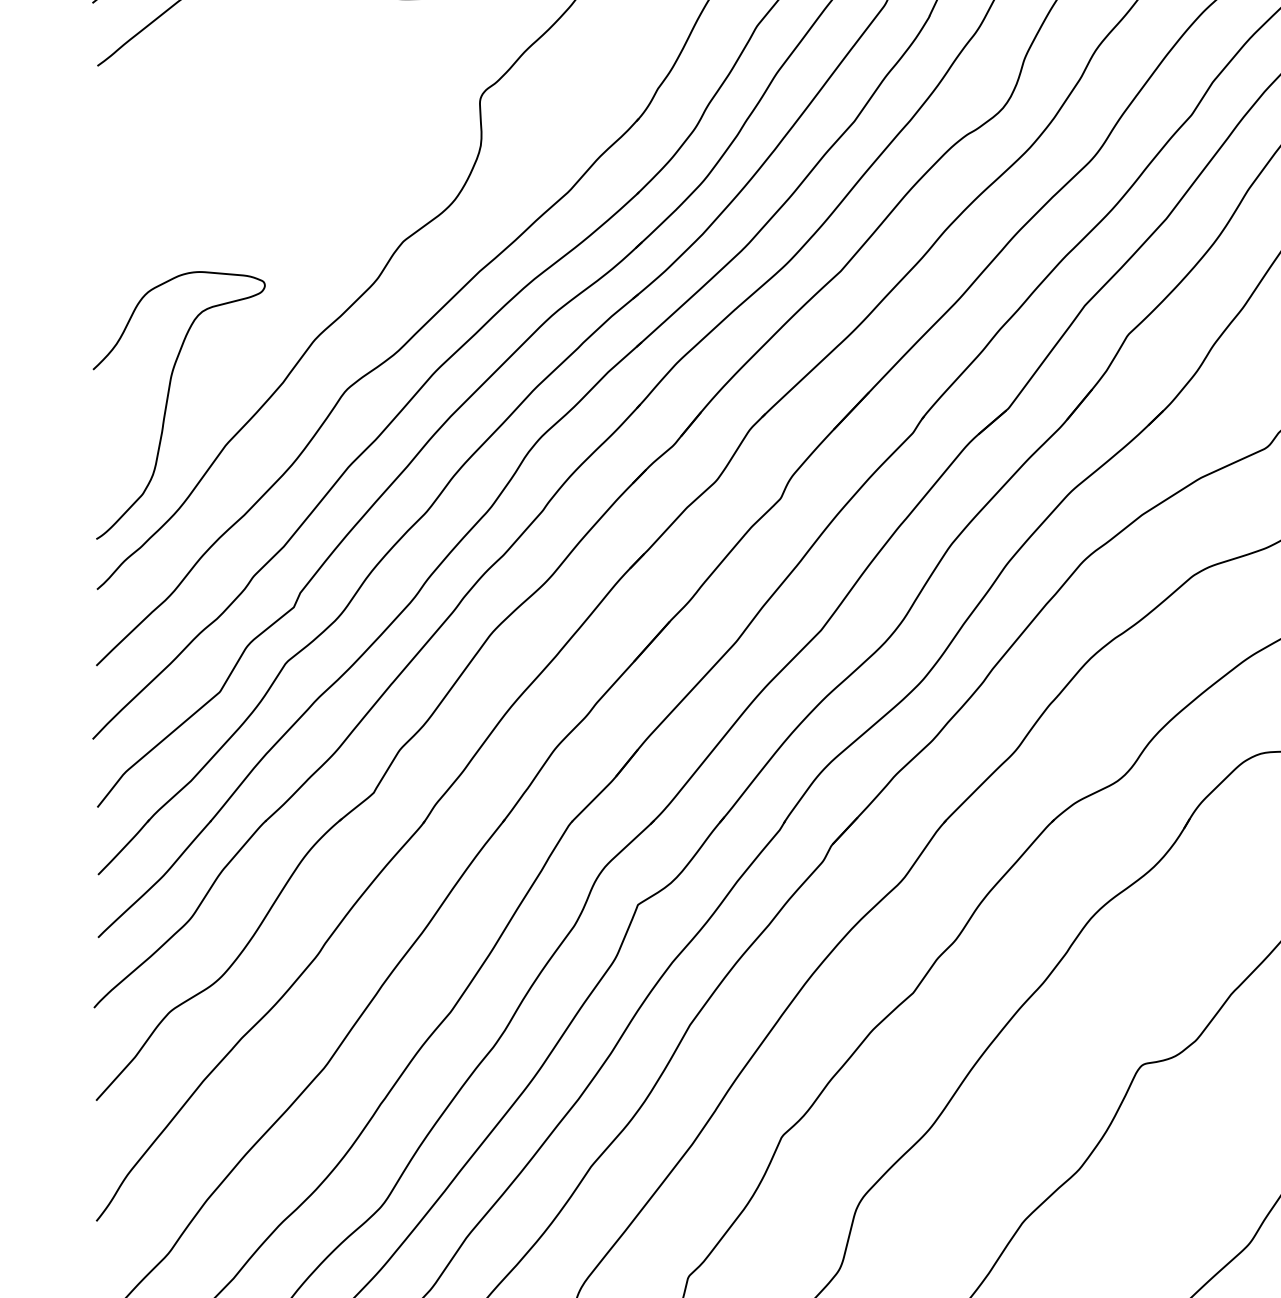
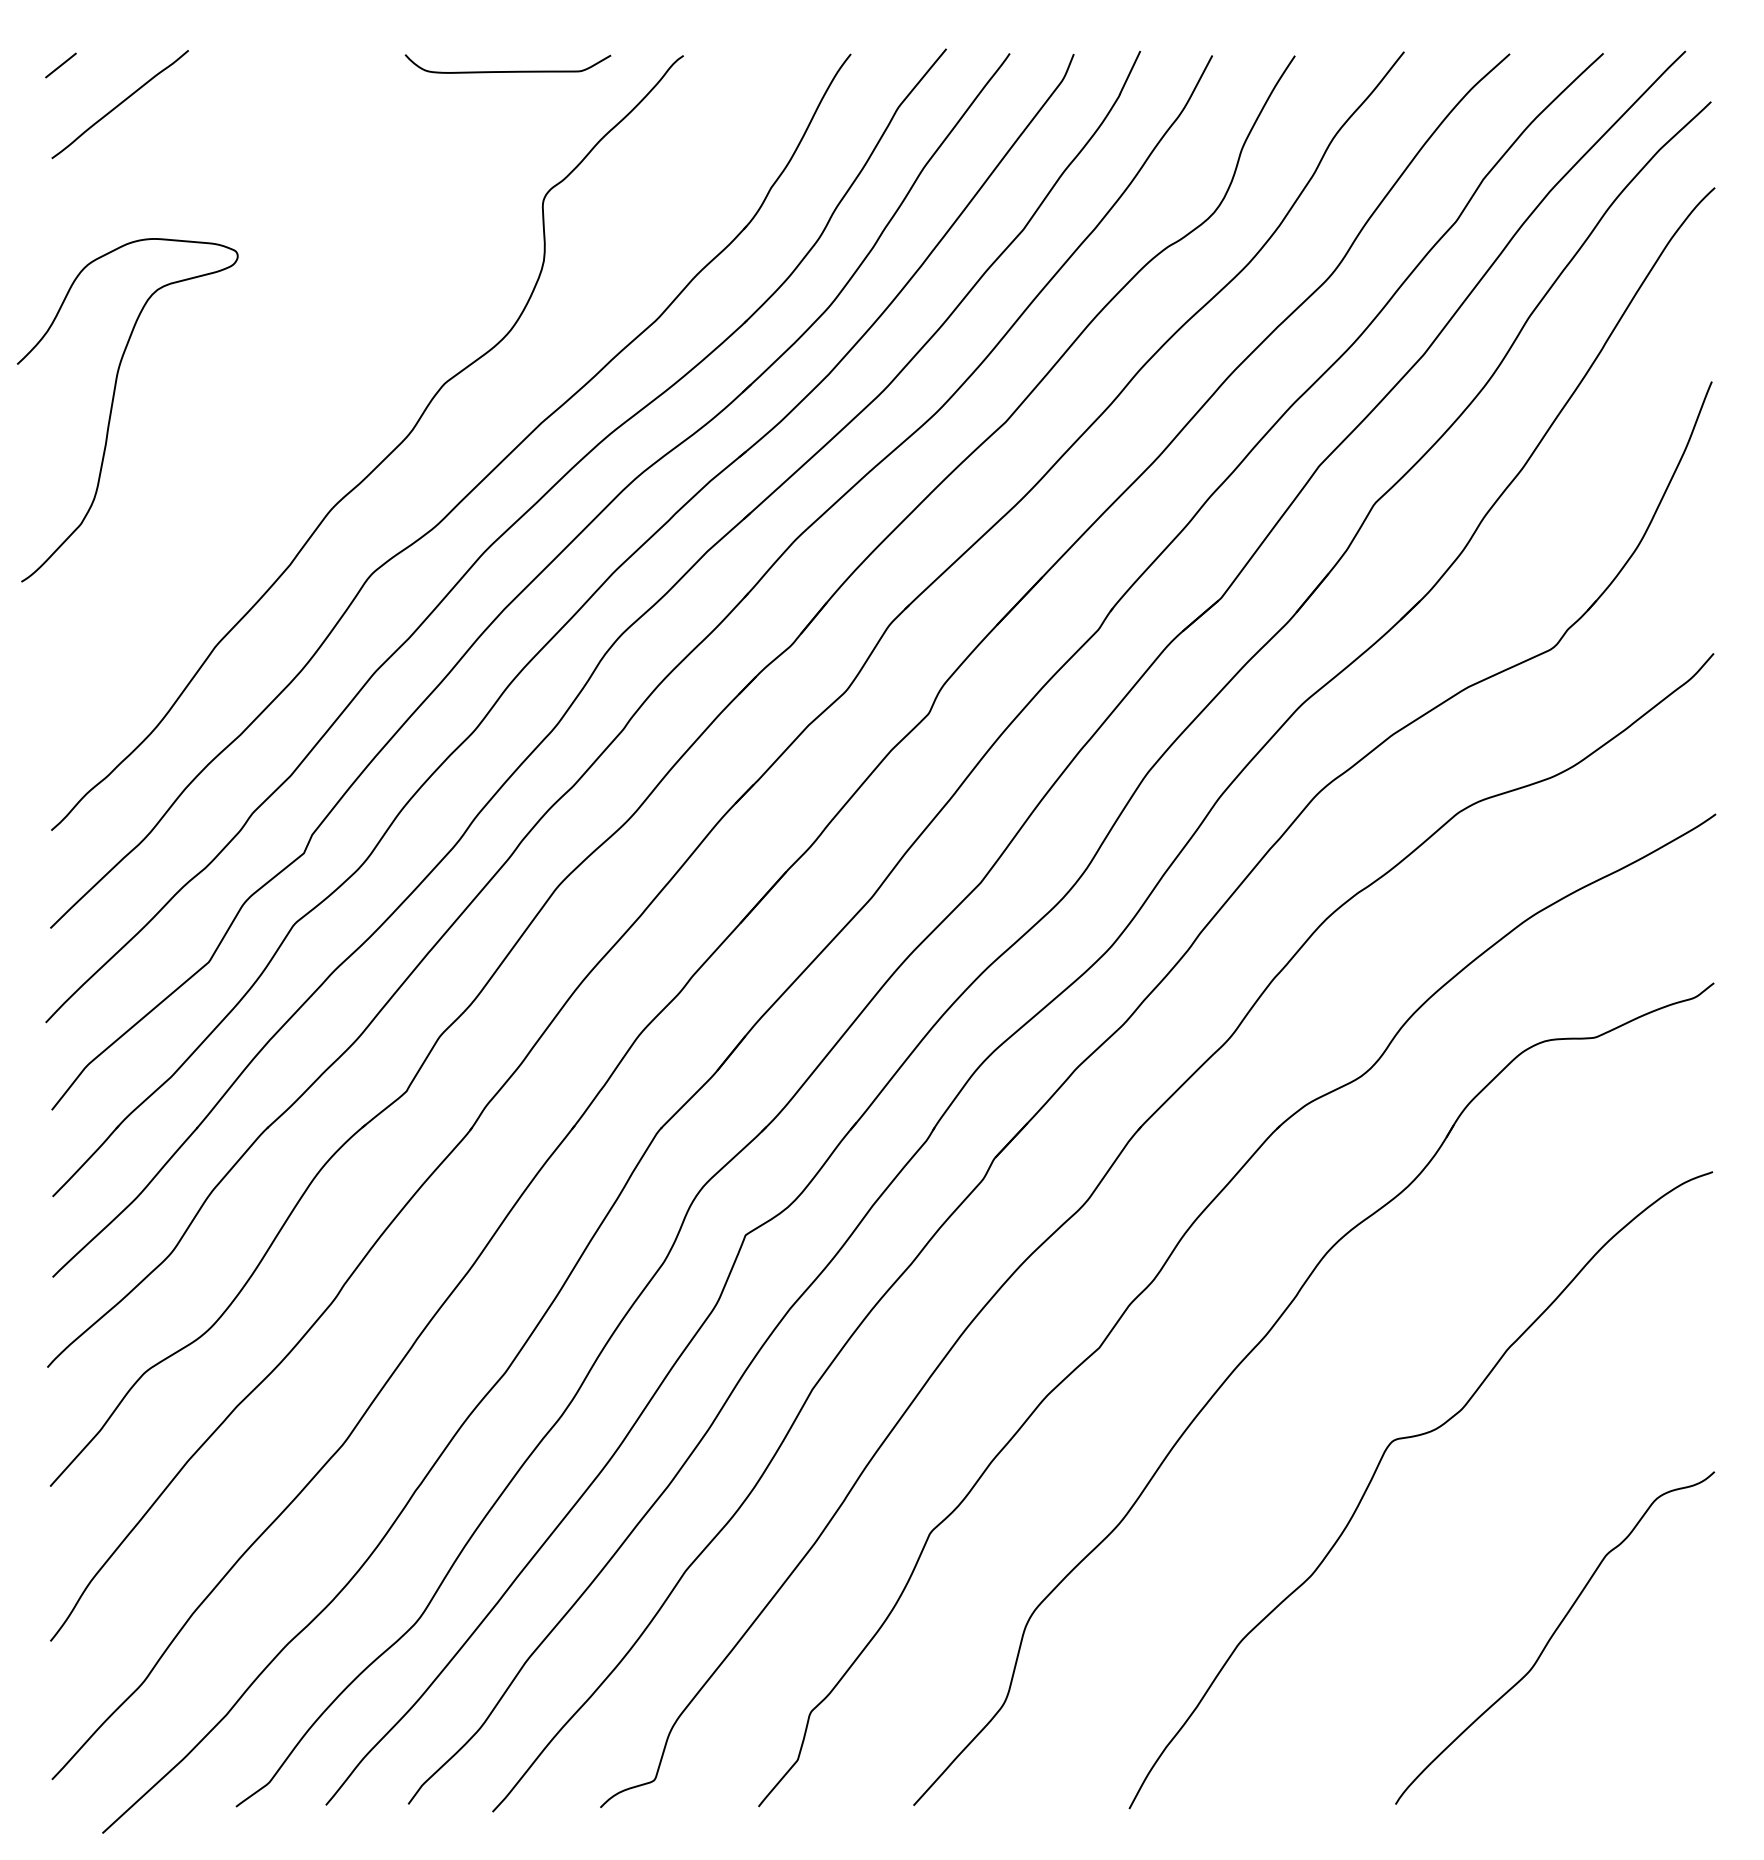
curve: (167, 405) -> (112, 410), moved

